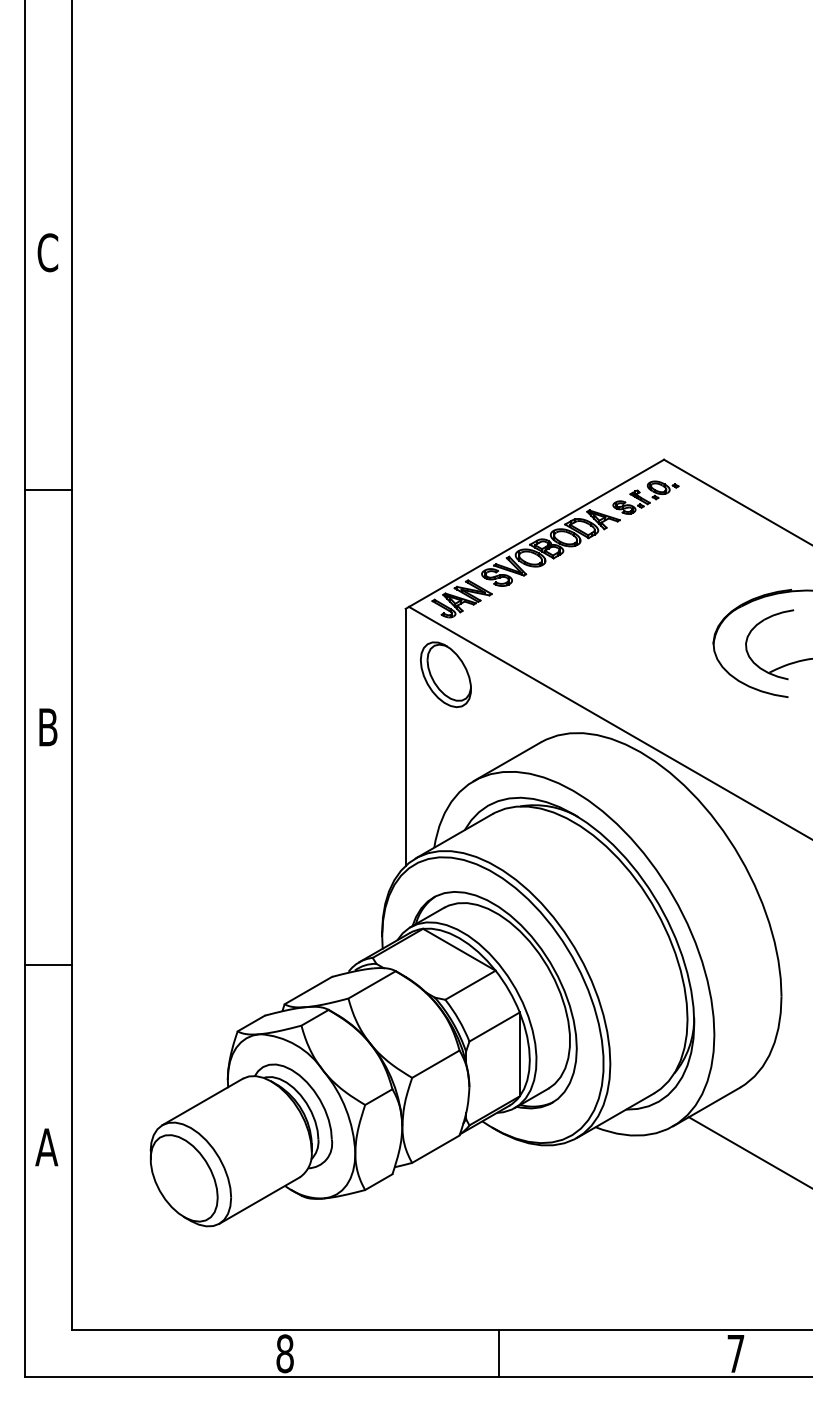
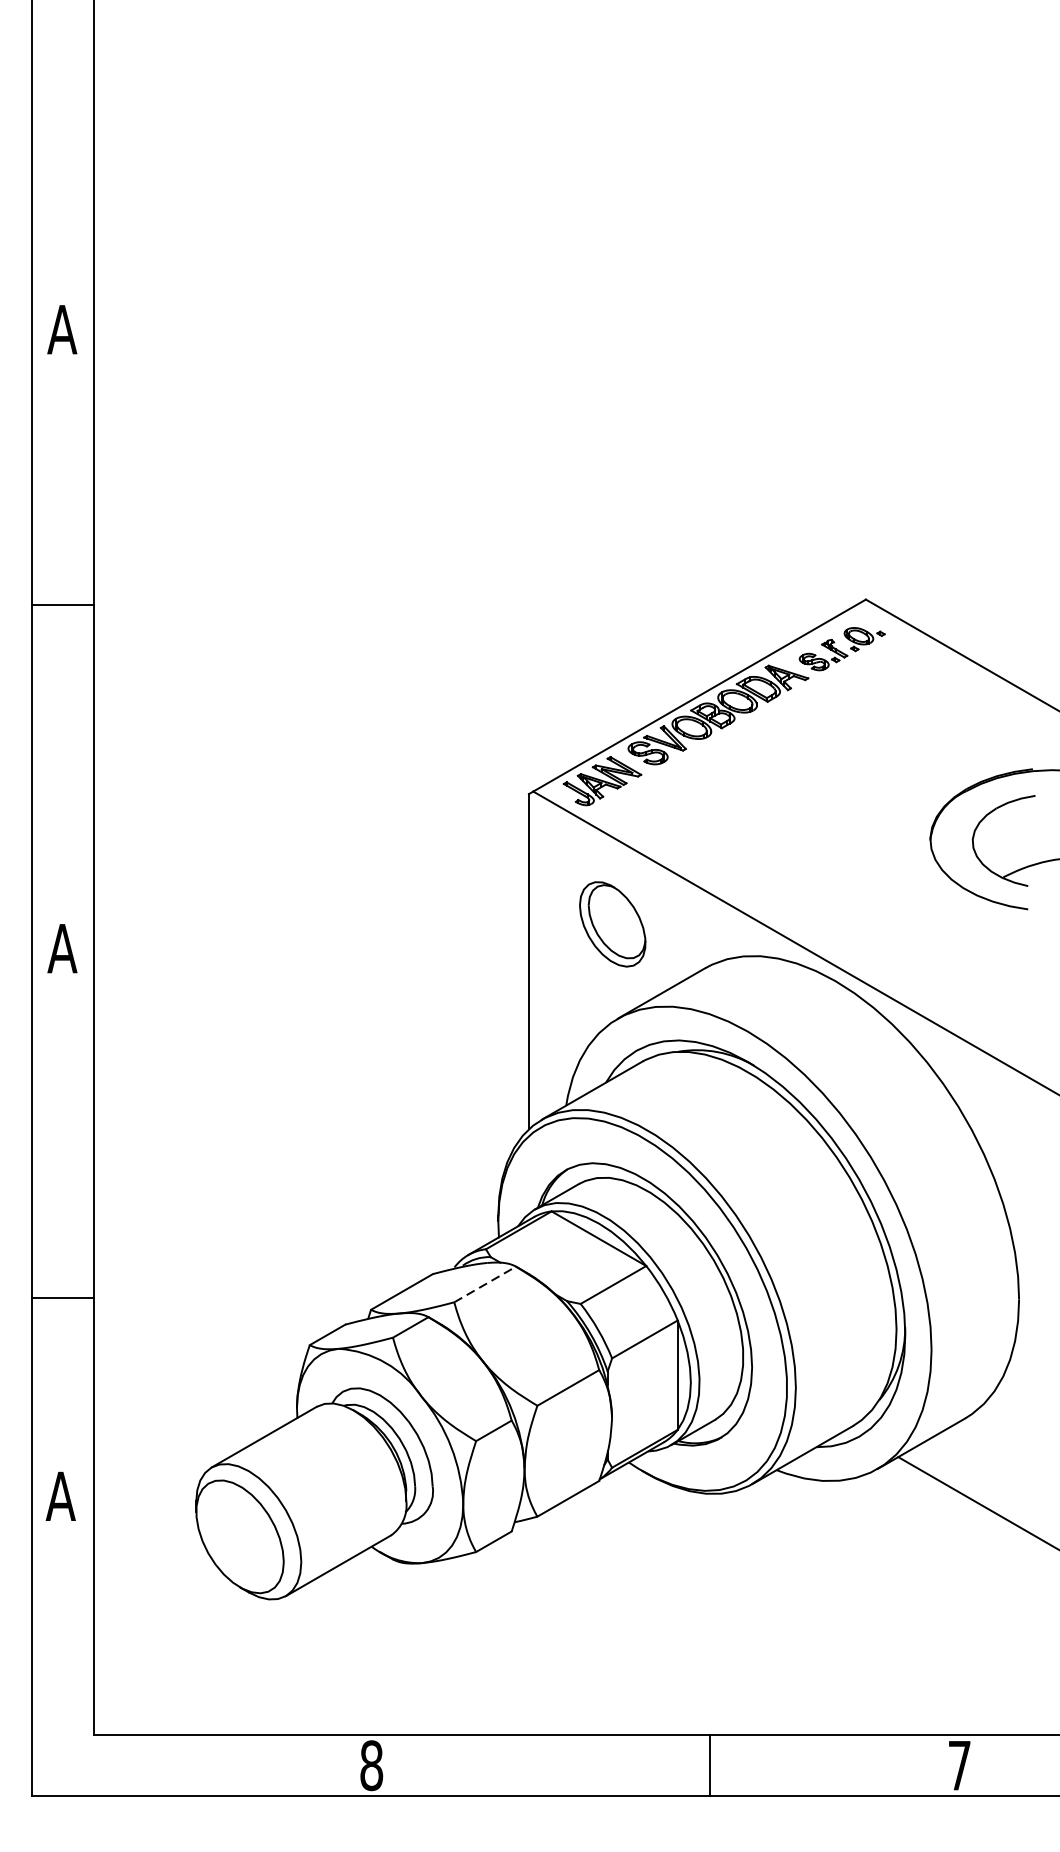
text: (47, 252) -> (61, 329), C -> A
line: (48, 489) -> (63, 604), moved
part: (445, 674) -> (612, 924), moved
text: (47, 727) -> (61, 948), B -> A
line: (48, 964) -> (63, 1298), moved
line: (372, 984) -> (485, 1284), solid -> dashed
line: (499, 1353) -> (709, 1765), moved

